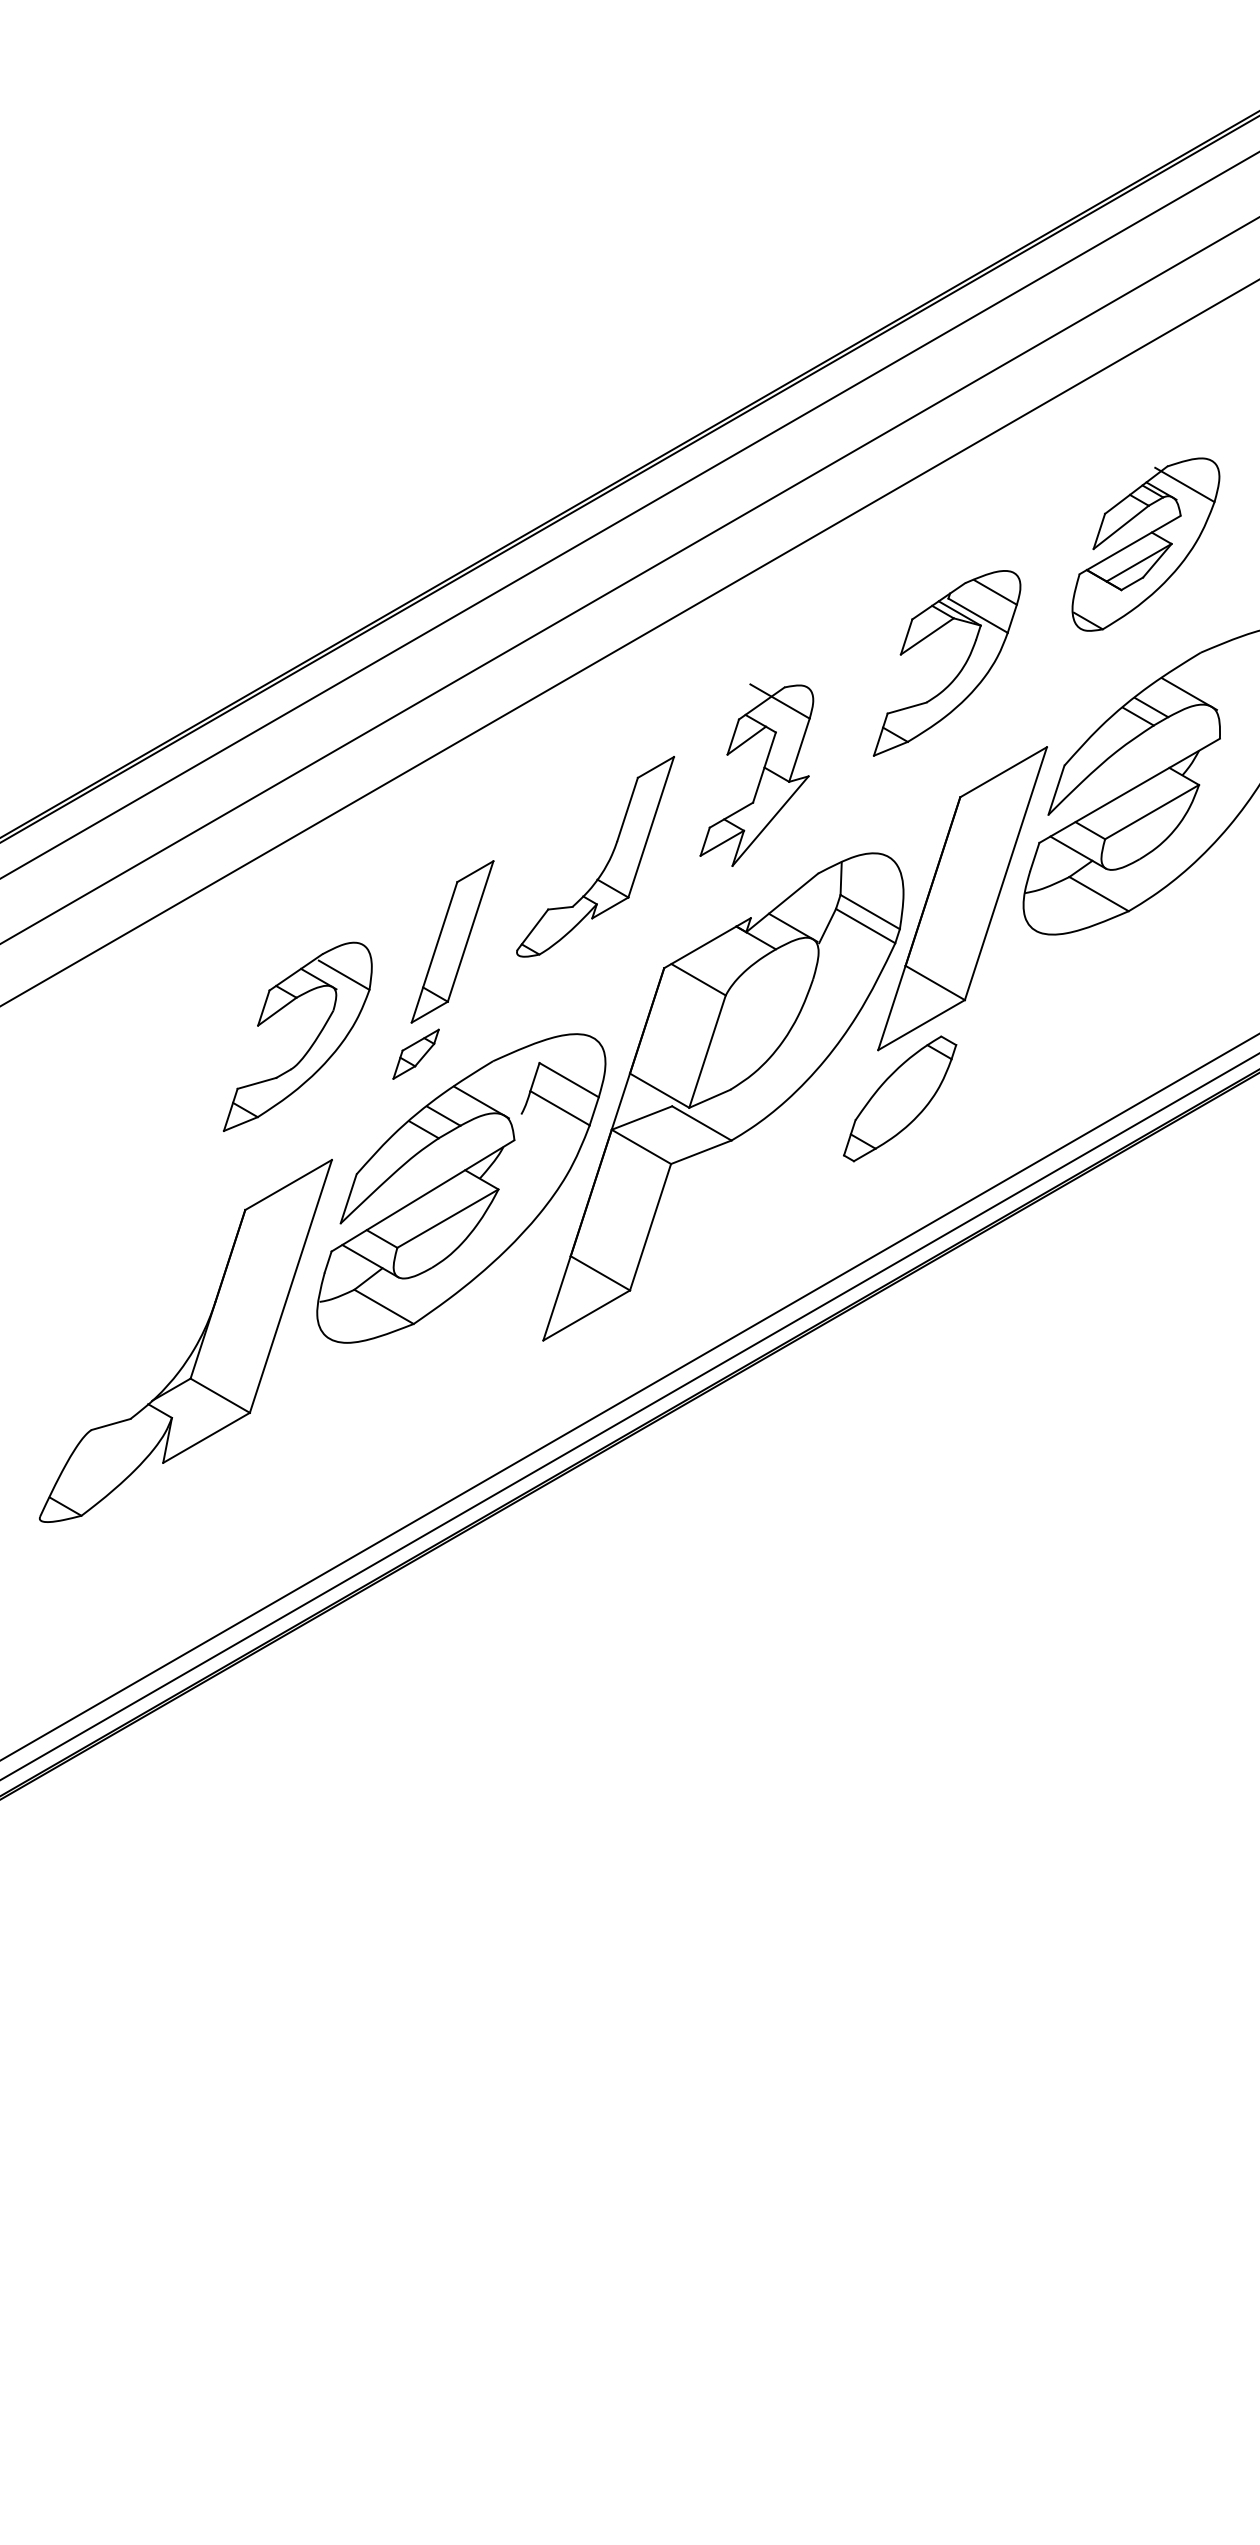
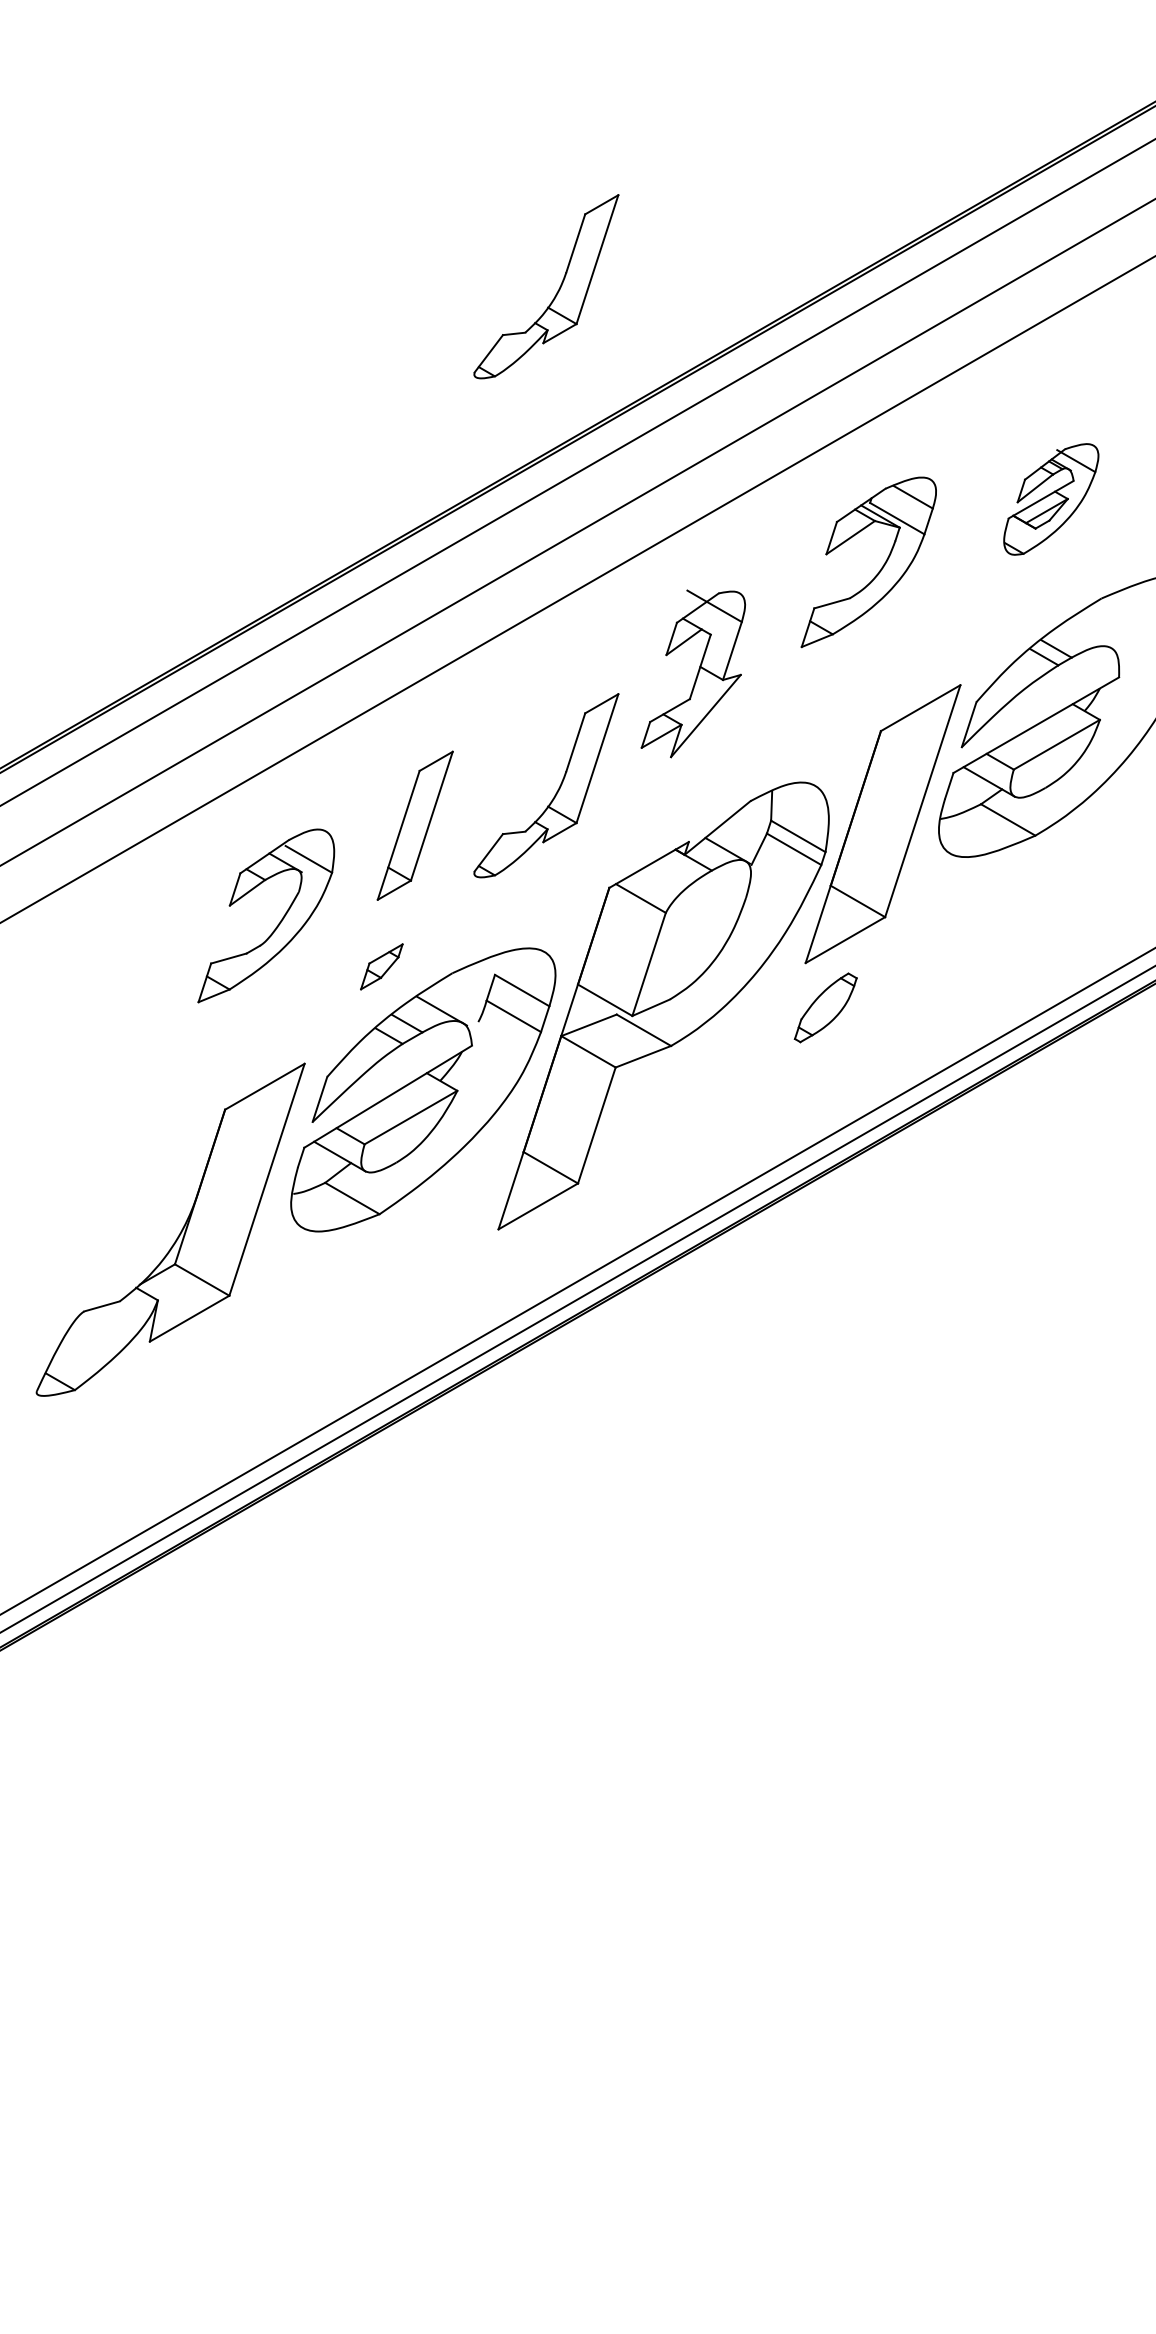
part: (606, 319) -> (556, 292), added
part: (1146, 544) -> (1051, 499), size x0.7
part: (957, 673) -> (878, 571), moved
line: (1188, 694) -> (1090, 636), removed
part: (755, 774) -> (692, 673), moved
part: (451, 941) -> (414, 825), moved
part: (309, 1046) -> (277, 924), moved
part: (899, 1098) -> (825, 1007), size x0.6

